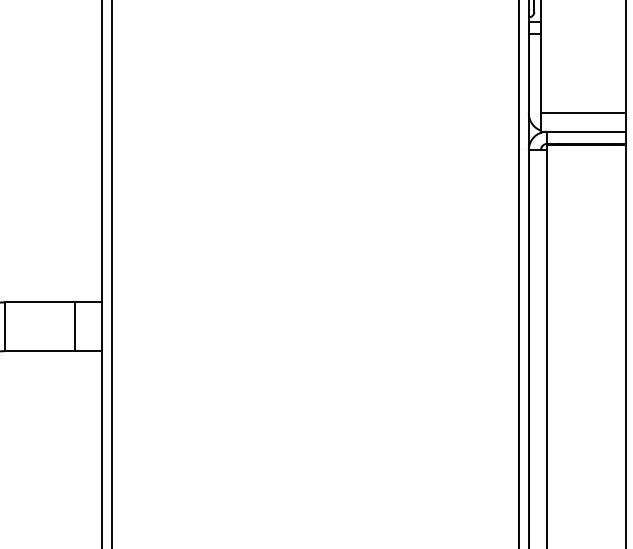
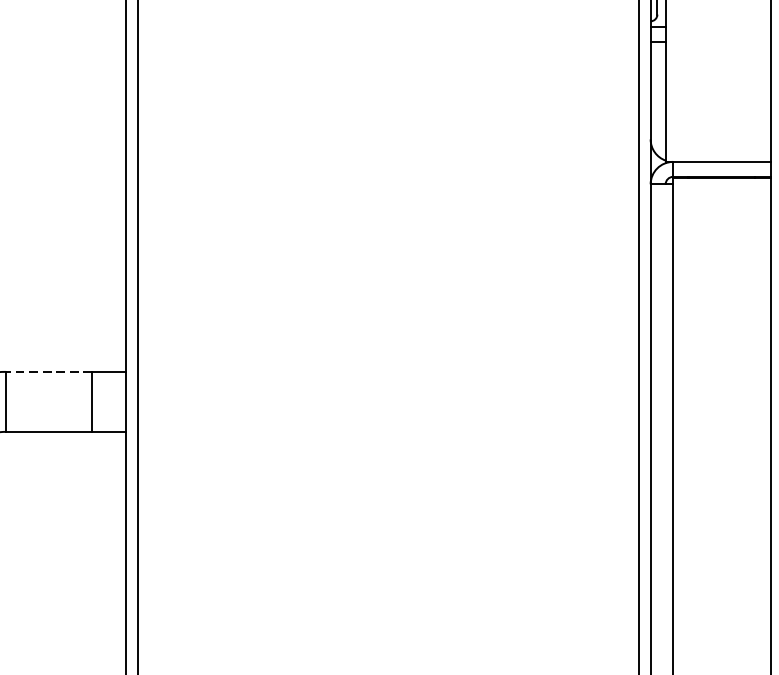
line: (583, 113) -> (717, 139), removed
line: (39, 302) -> (48, 371), solid -> dashed

